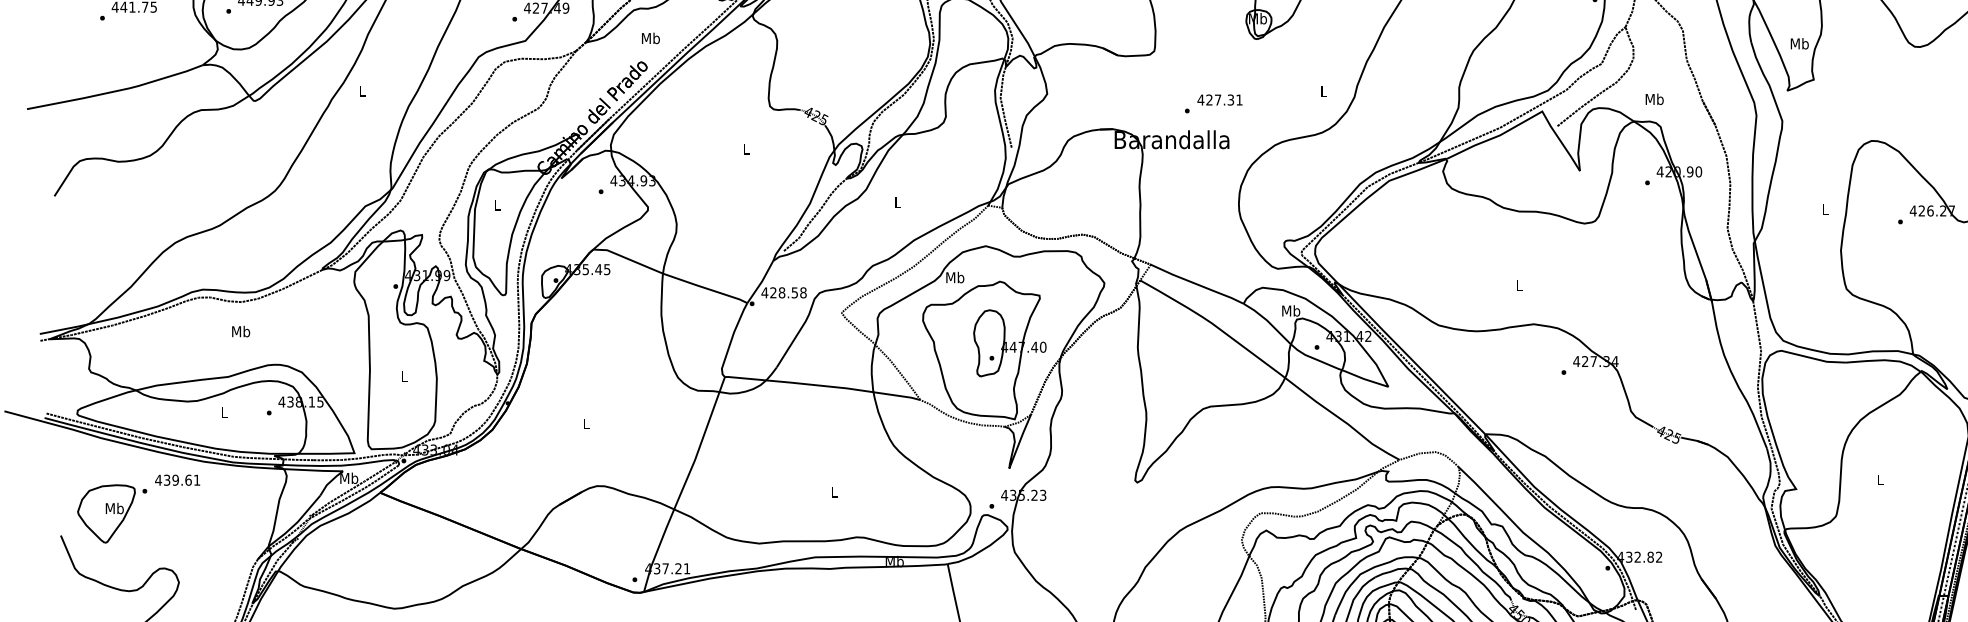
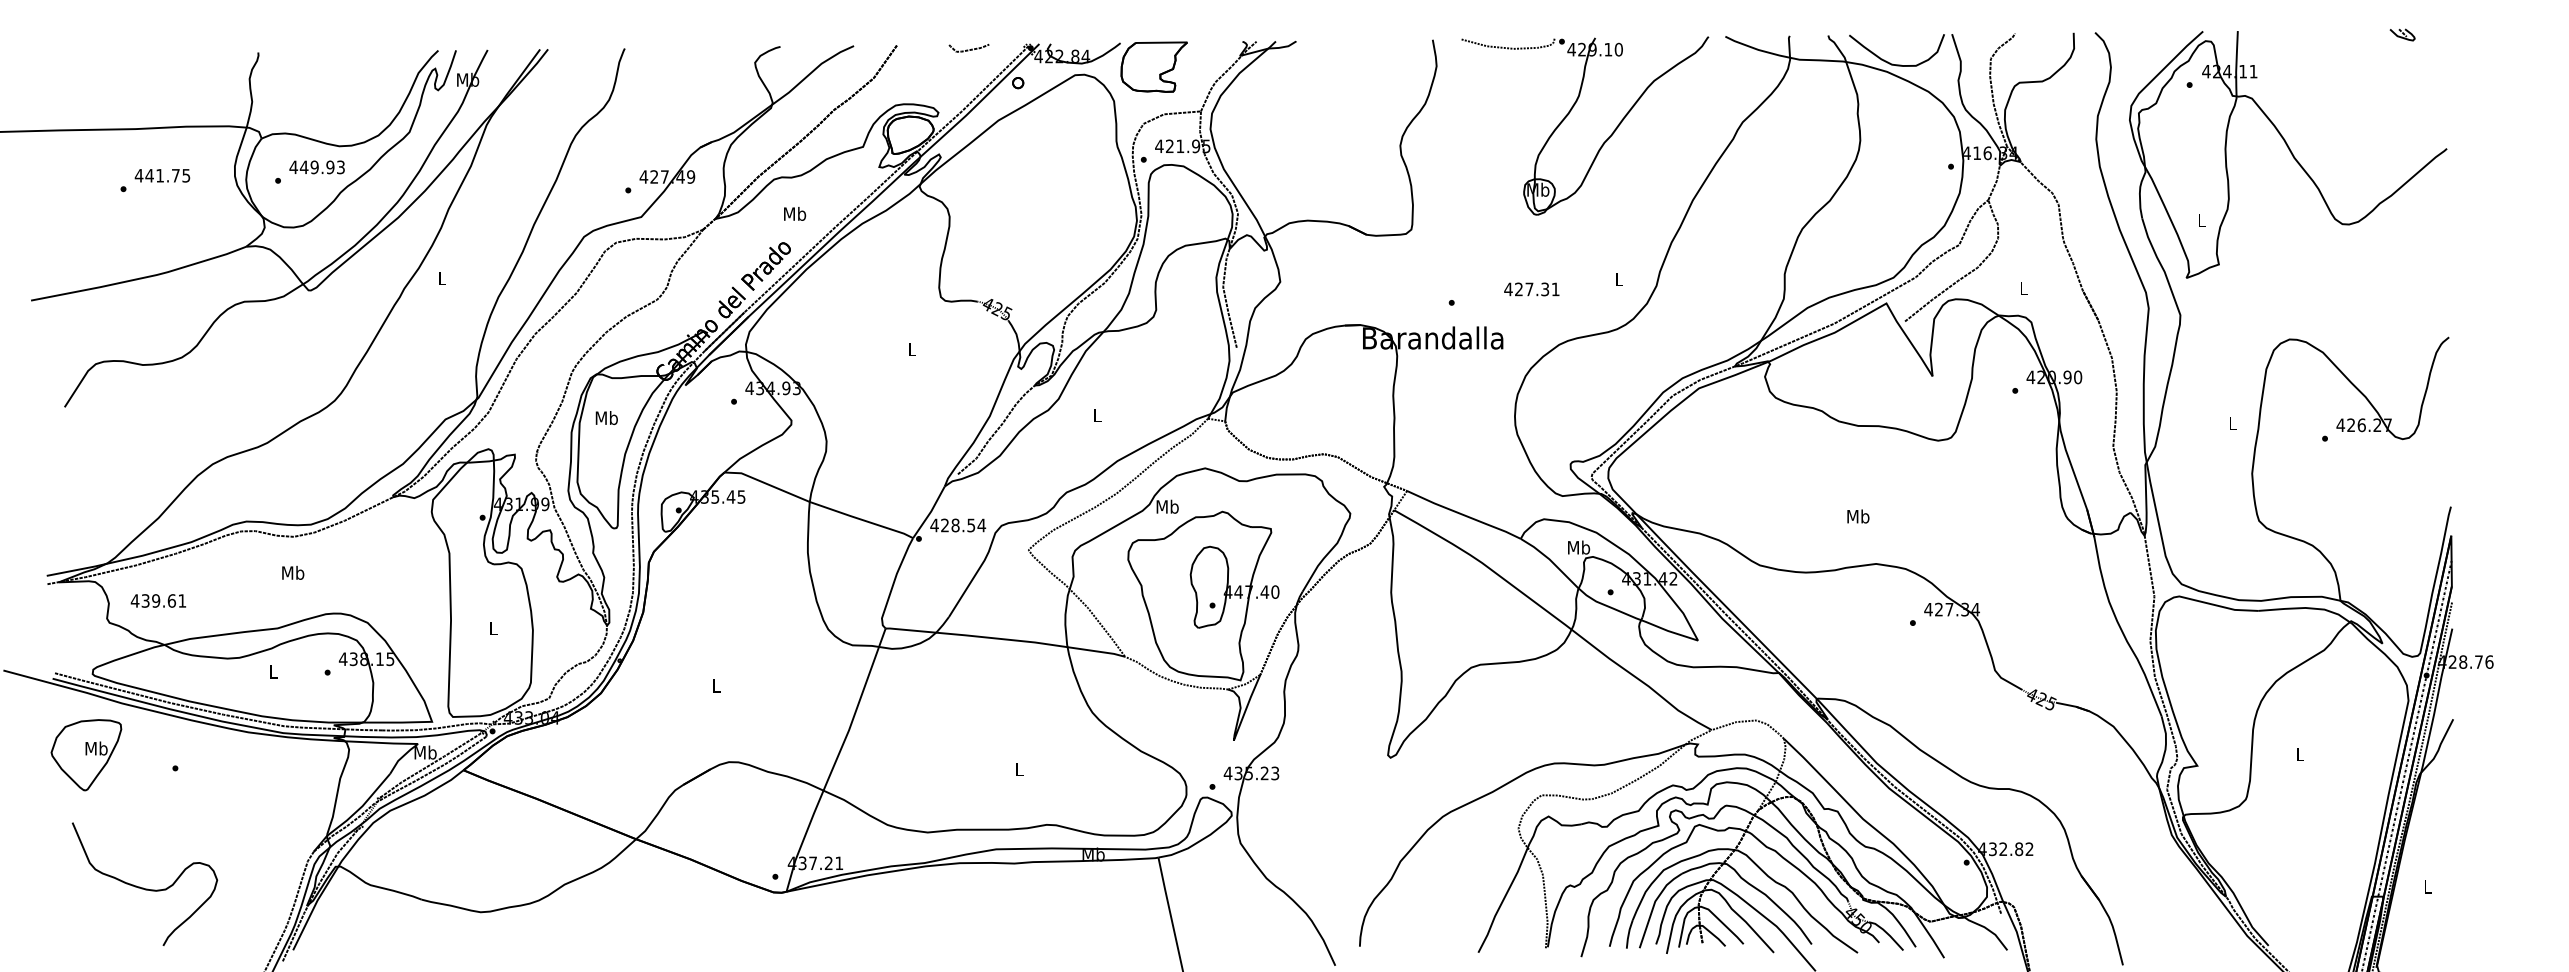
text: (1799, 43) -> (2201, 220), Mb -> L
text: (1655, 99) -> (2024, 288), Mb -> L
text: (1219, 100) -> (1531, 289), moved
text: (496, 205) -> (606, 418), L -> Mb
text: (1519, 285) -> (1858, 516), L -> Mb
text: (803, 292) -> (981, 525), 428.58 -> 428.54
text: (176, 479) -> (157, 600), moved
part: (106, 514) -> (86, 755), moved

